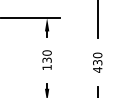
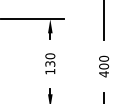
text: (97, 62) -> (103, 66), 430 -> 400

